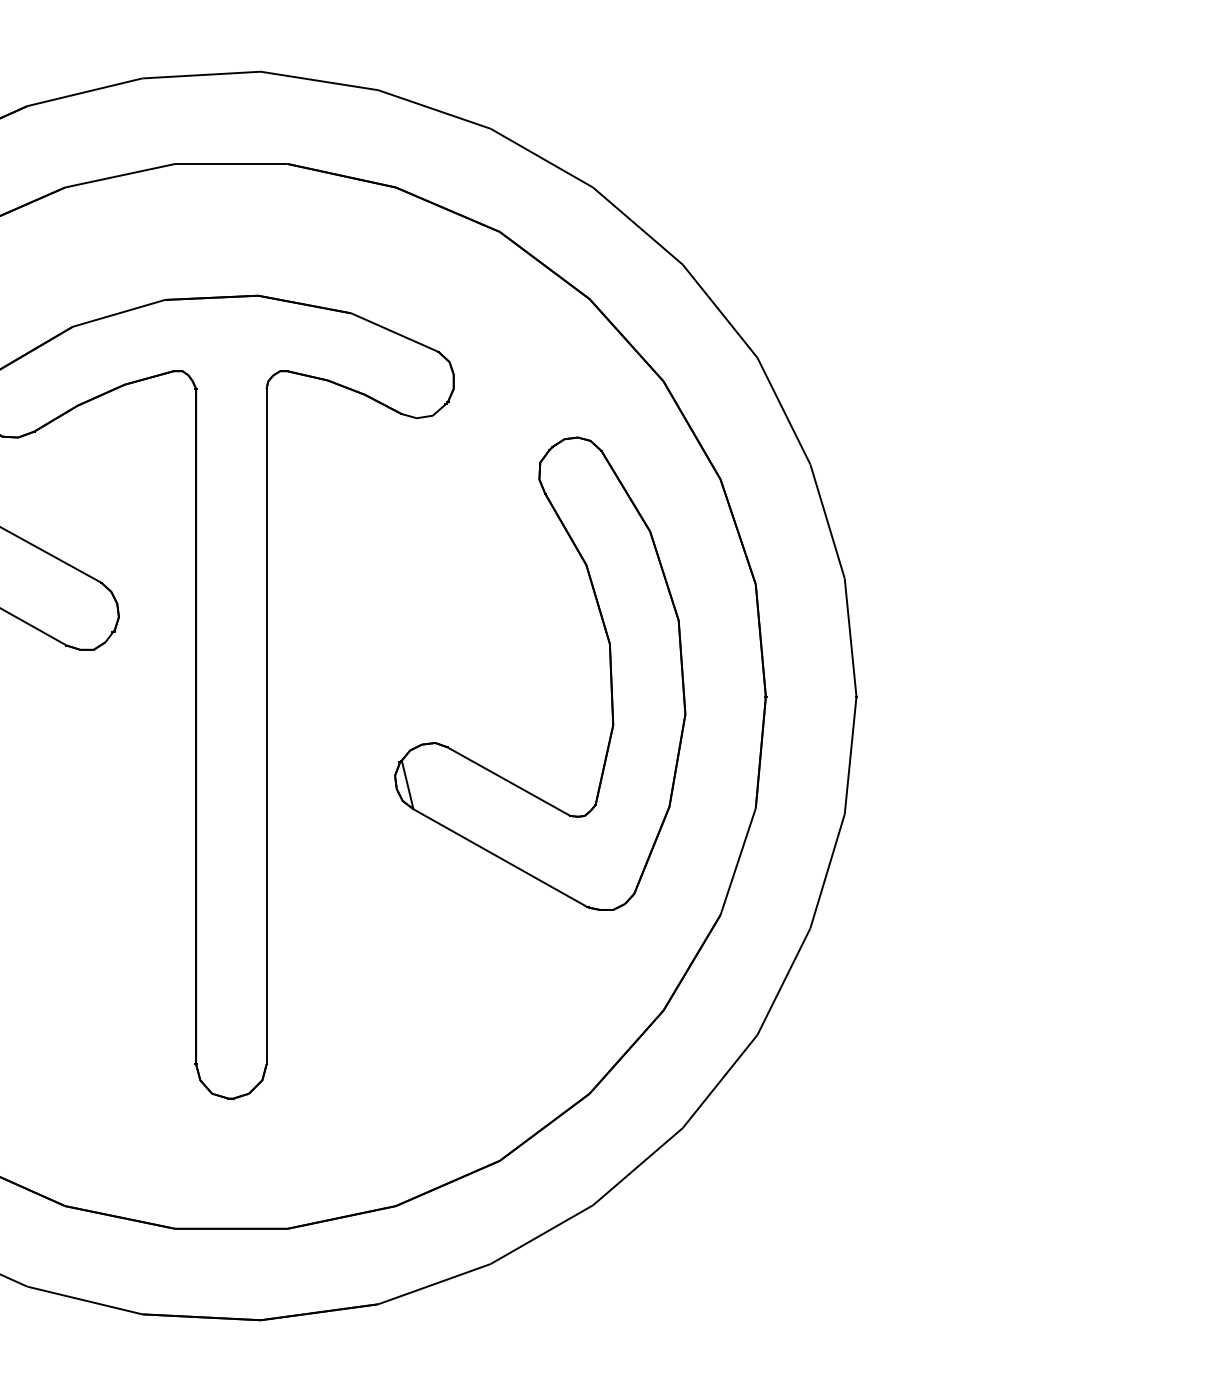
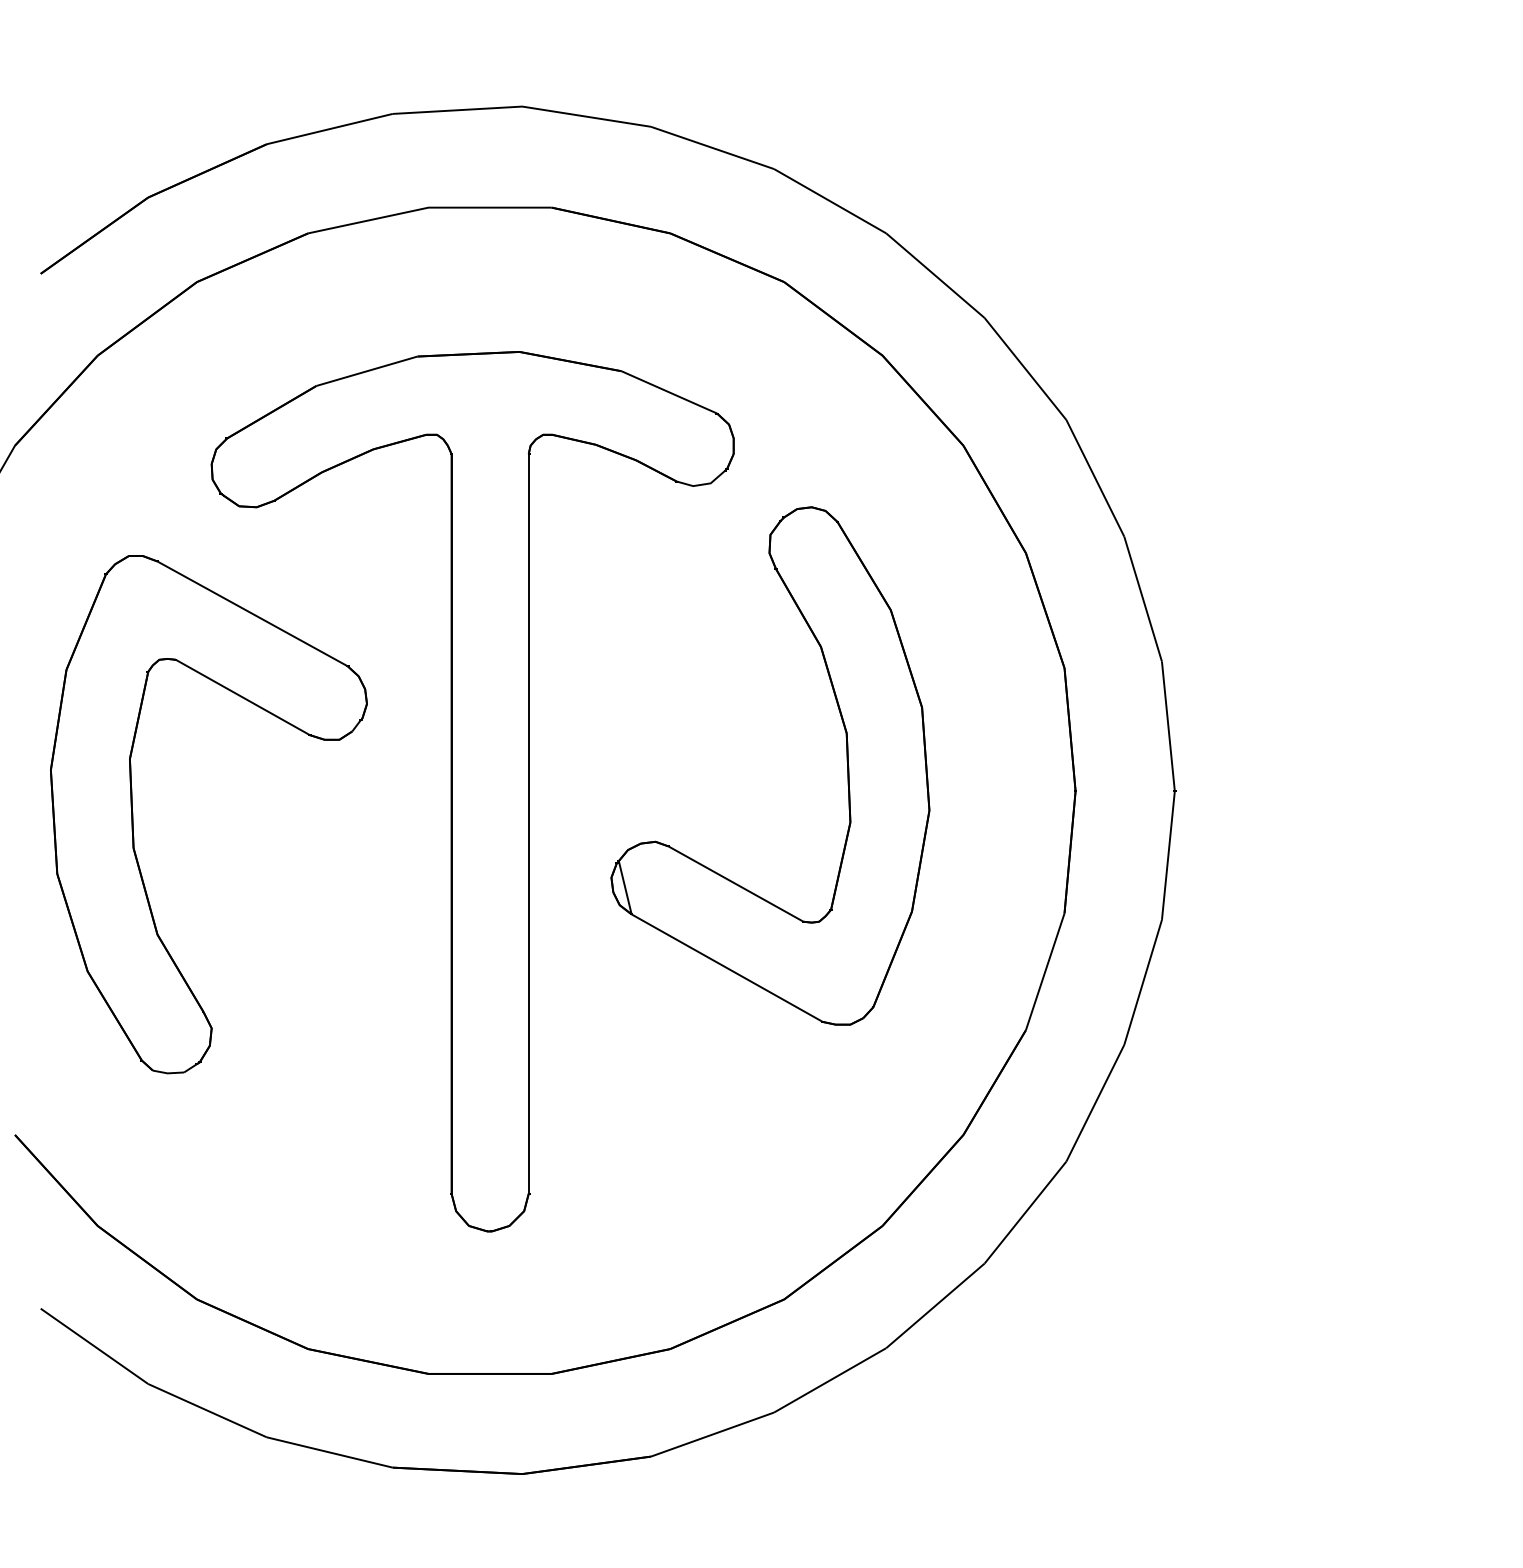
part: (609, 668) -> (846, 760), moved

